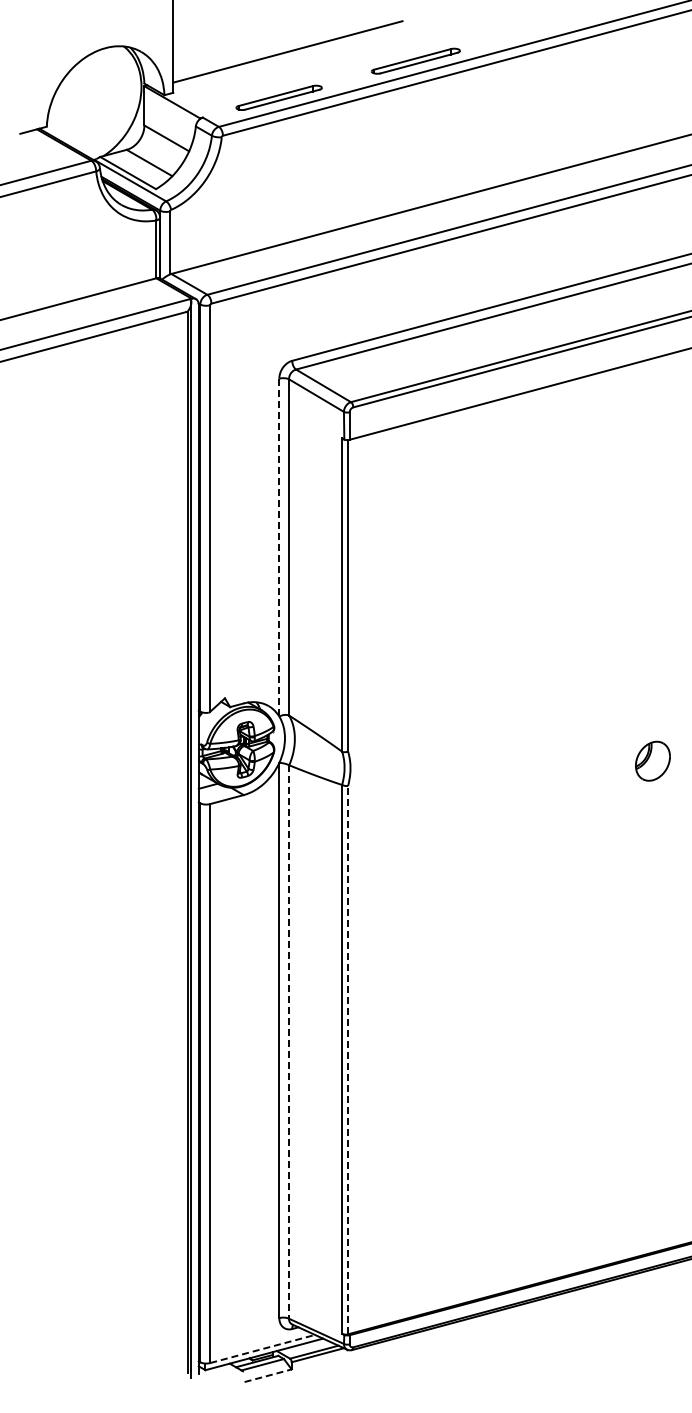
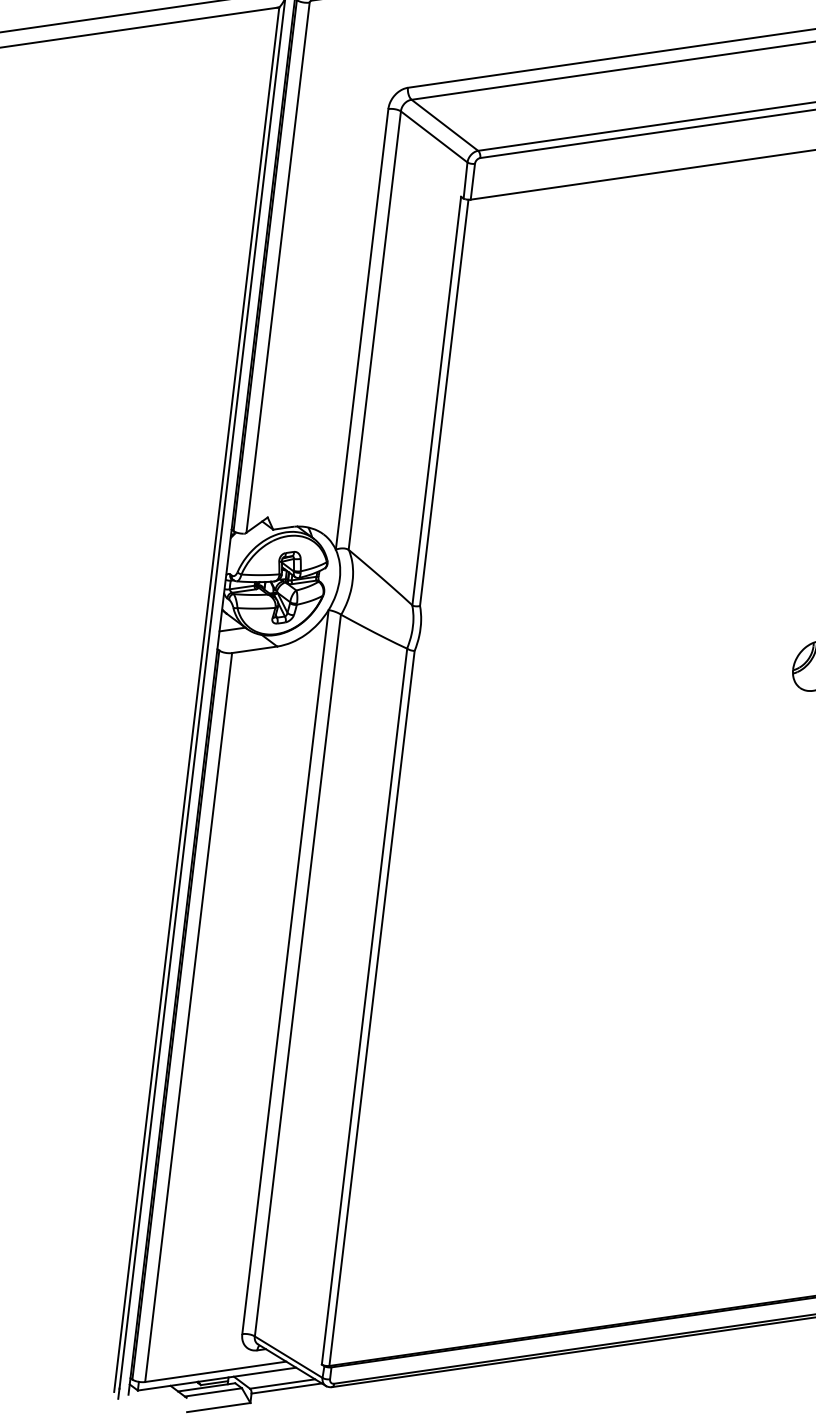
line: (279, 547) -> (362, 329), dashed -> solid
line: (289, 1041) -> (298, 974), dashed -> solid
line: (348, 1059) -> (372, 1007), dashed -> solid
line: (263, 1348) -> (216, 1371), dashed -> solid
line: (268, 1375) -> (219, 1407), dashed -> solid

